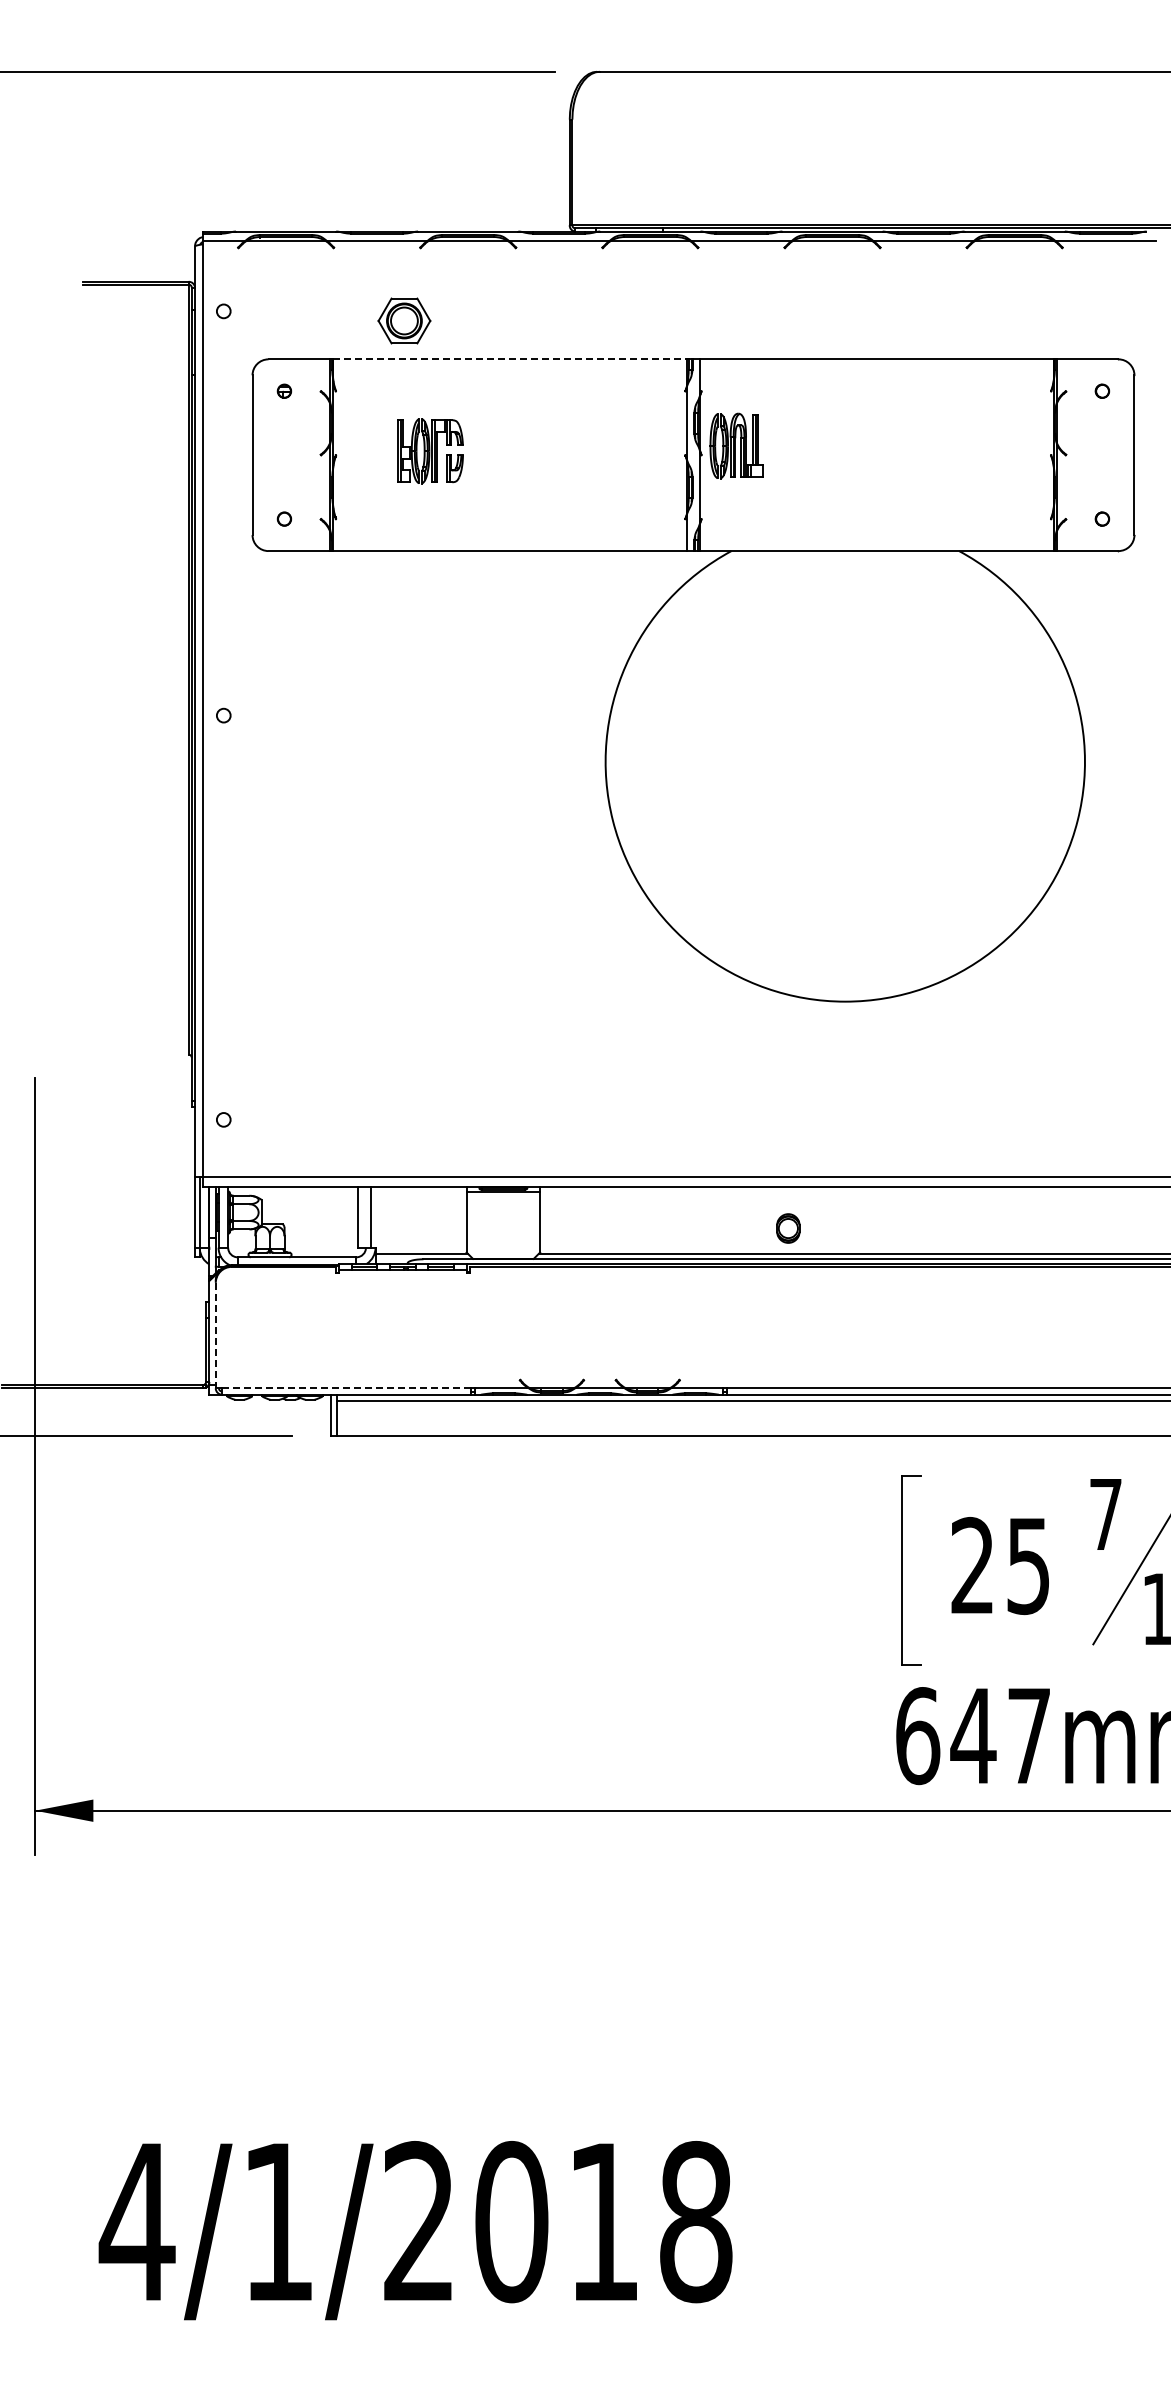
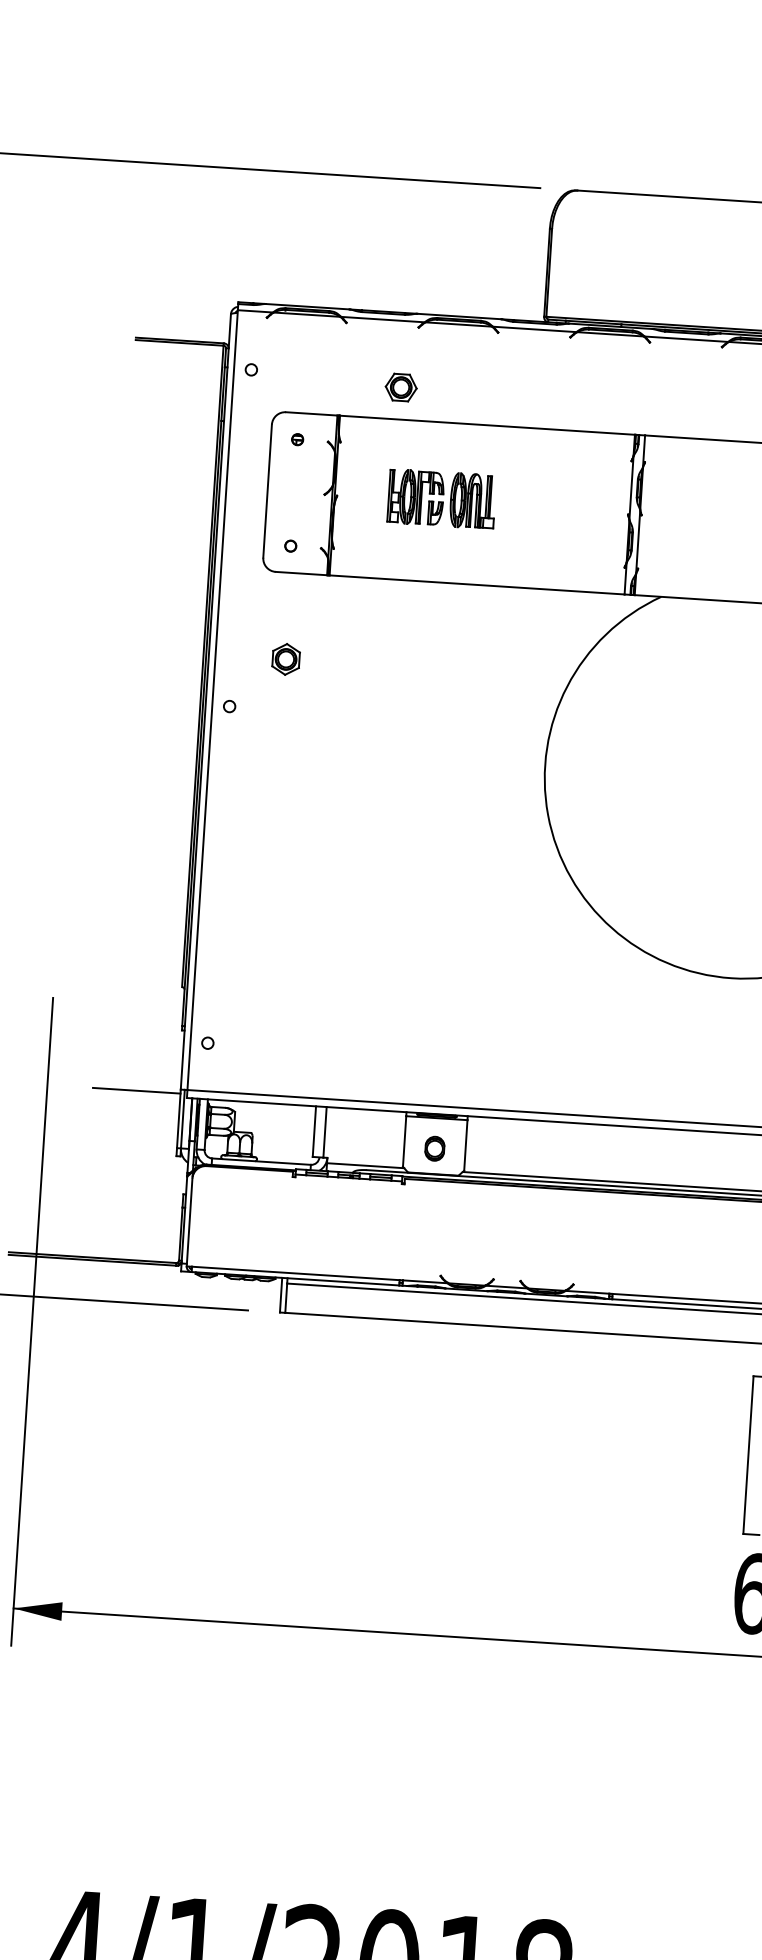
part: (403, 320) -> (400, 387), size x0.71
line: (510, 359) -> (487, 425), dashed -> solid
part: (736, 445) -> (472, 500), moved
part: (287, 654) -> (286, 659), added
line: (142, 1182) -> (136, 1091), added
part: (788, 1228) -> (434, 1148), moved
line: (215, 1335) -> (189, 1222), dashed -> solid
line: (346, 1388) -> (295, 1273), dashed -> solid

